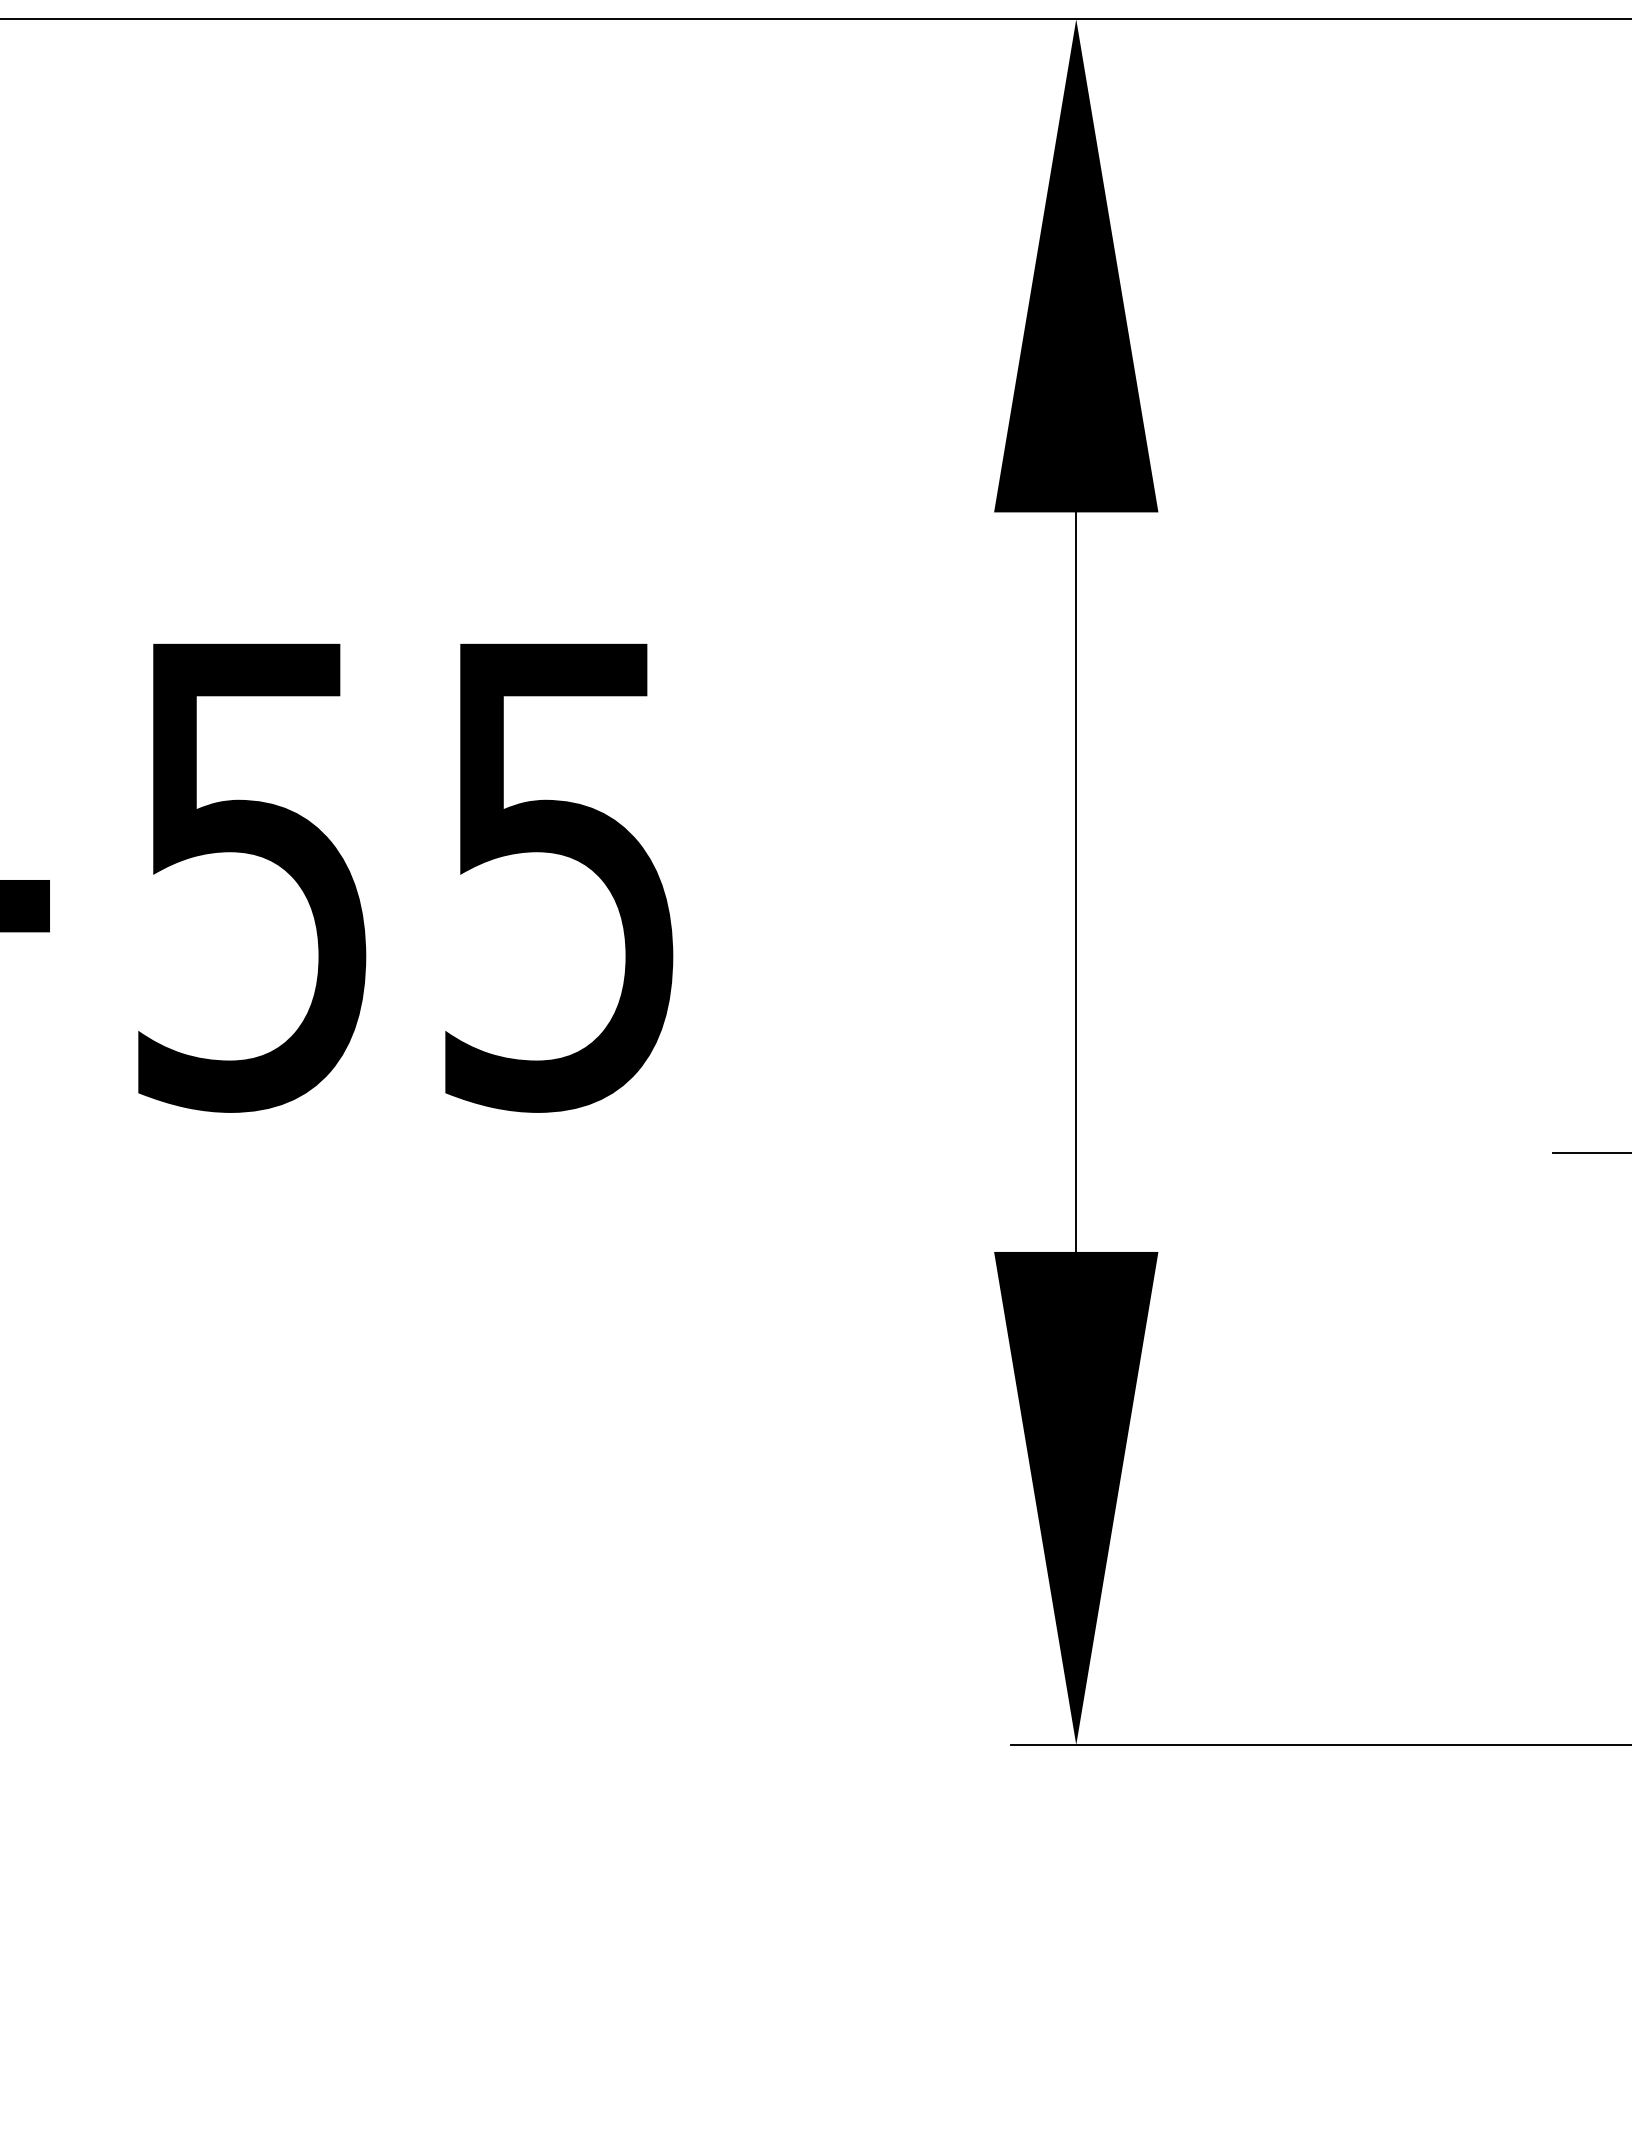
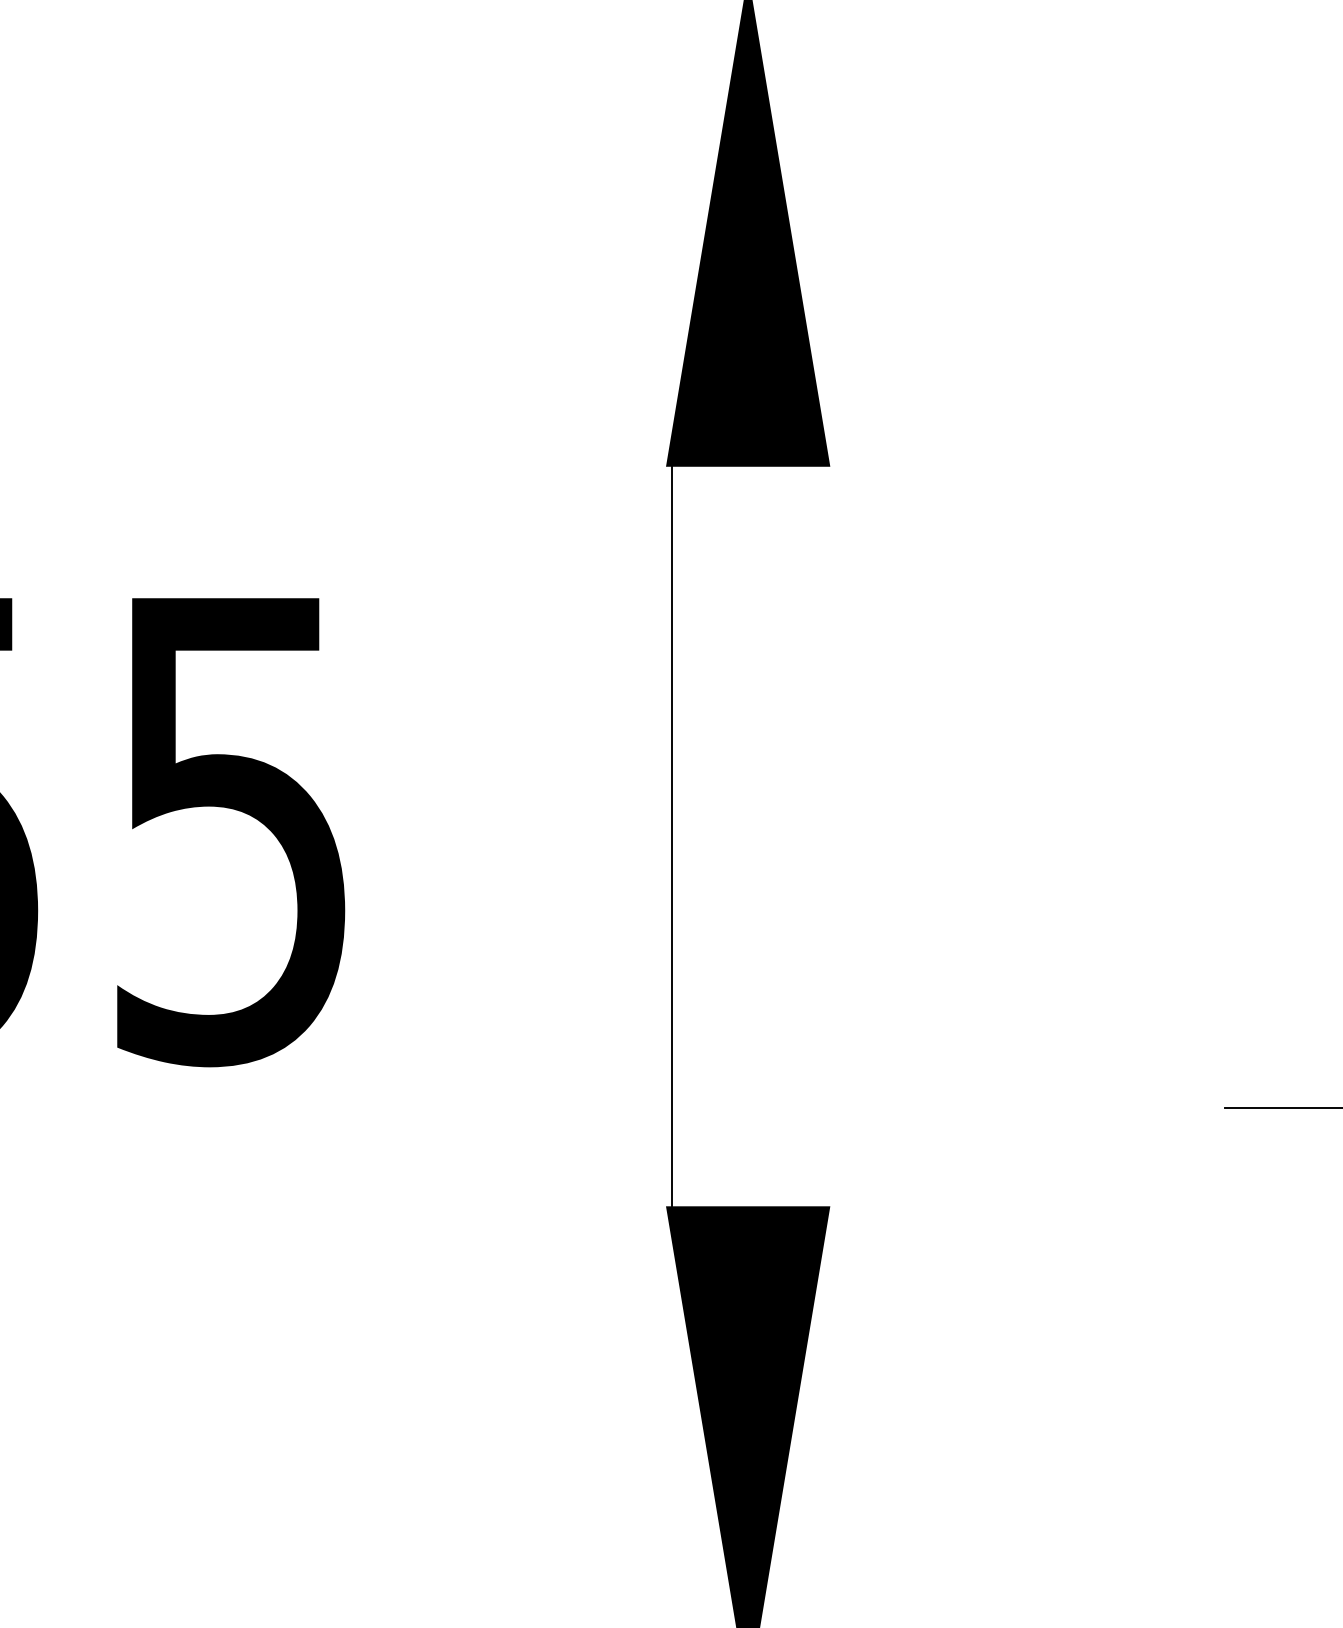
line: (1076, 881) -> (672, 835), moved

